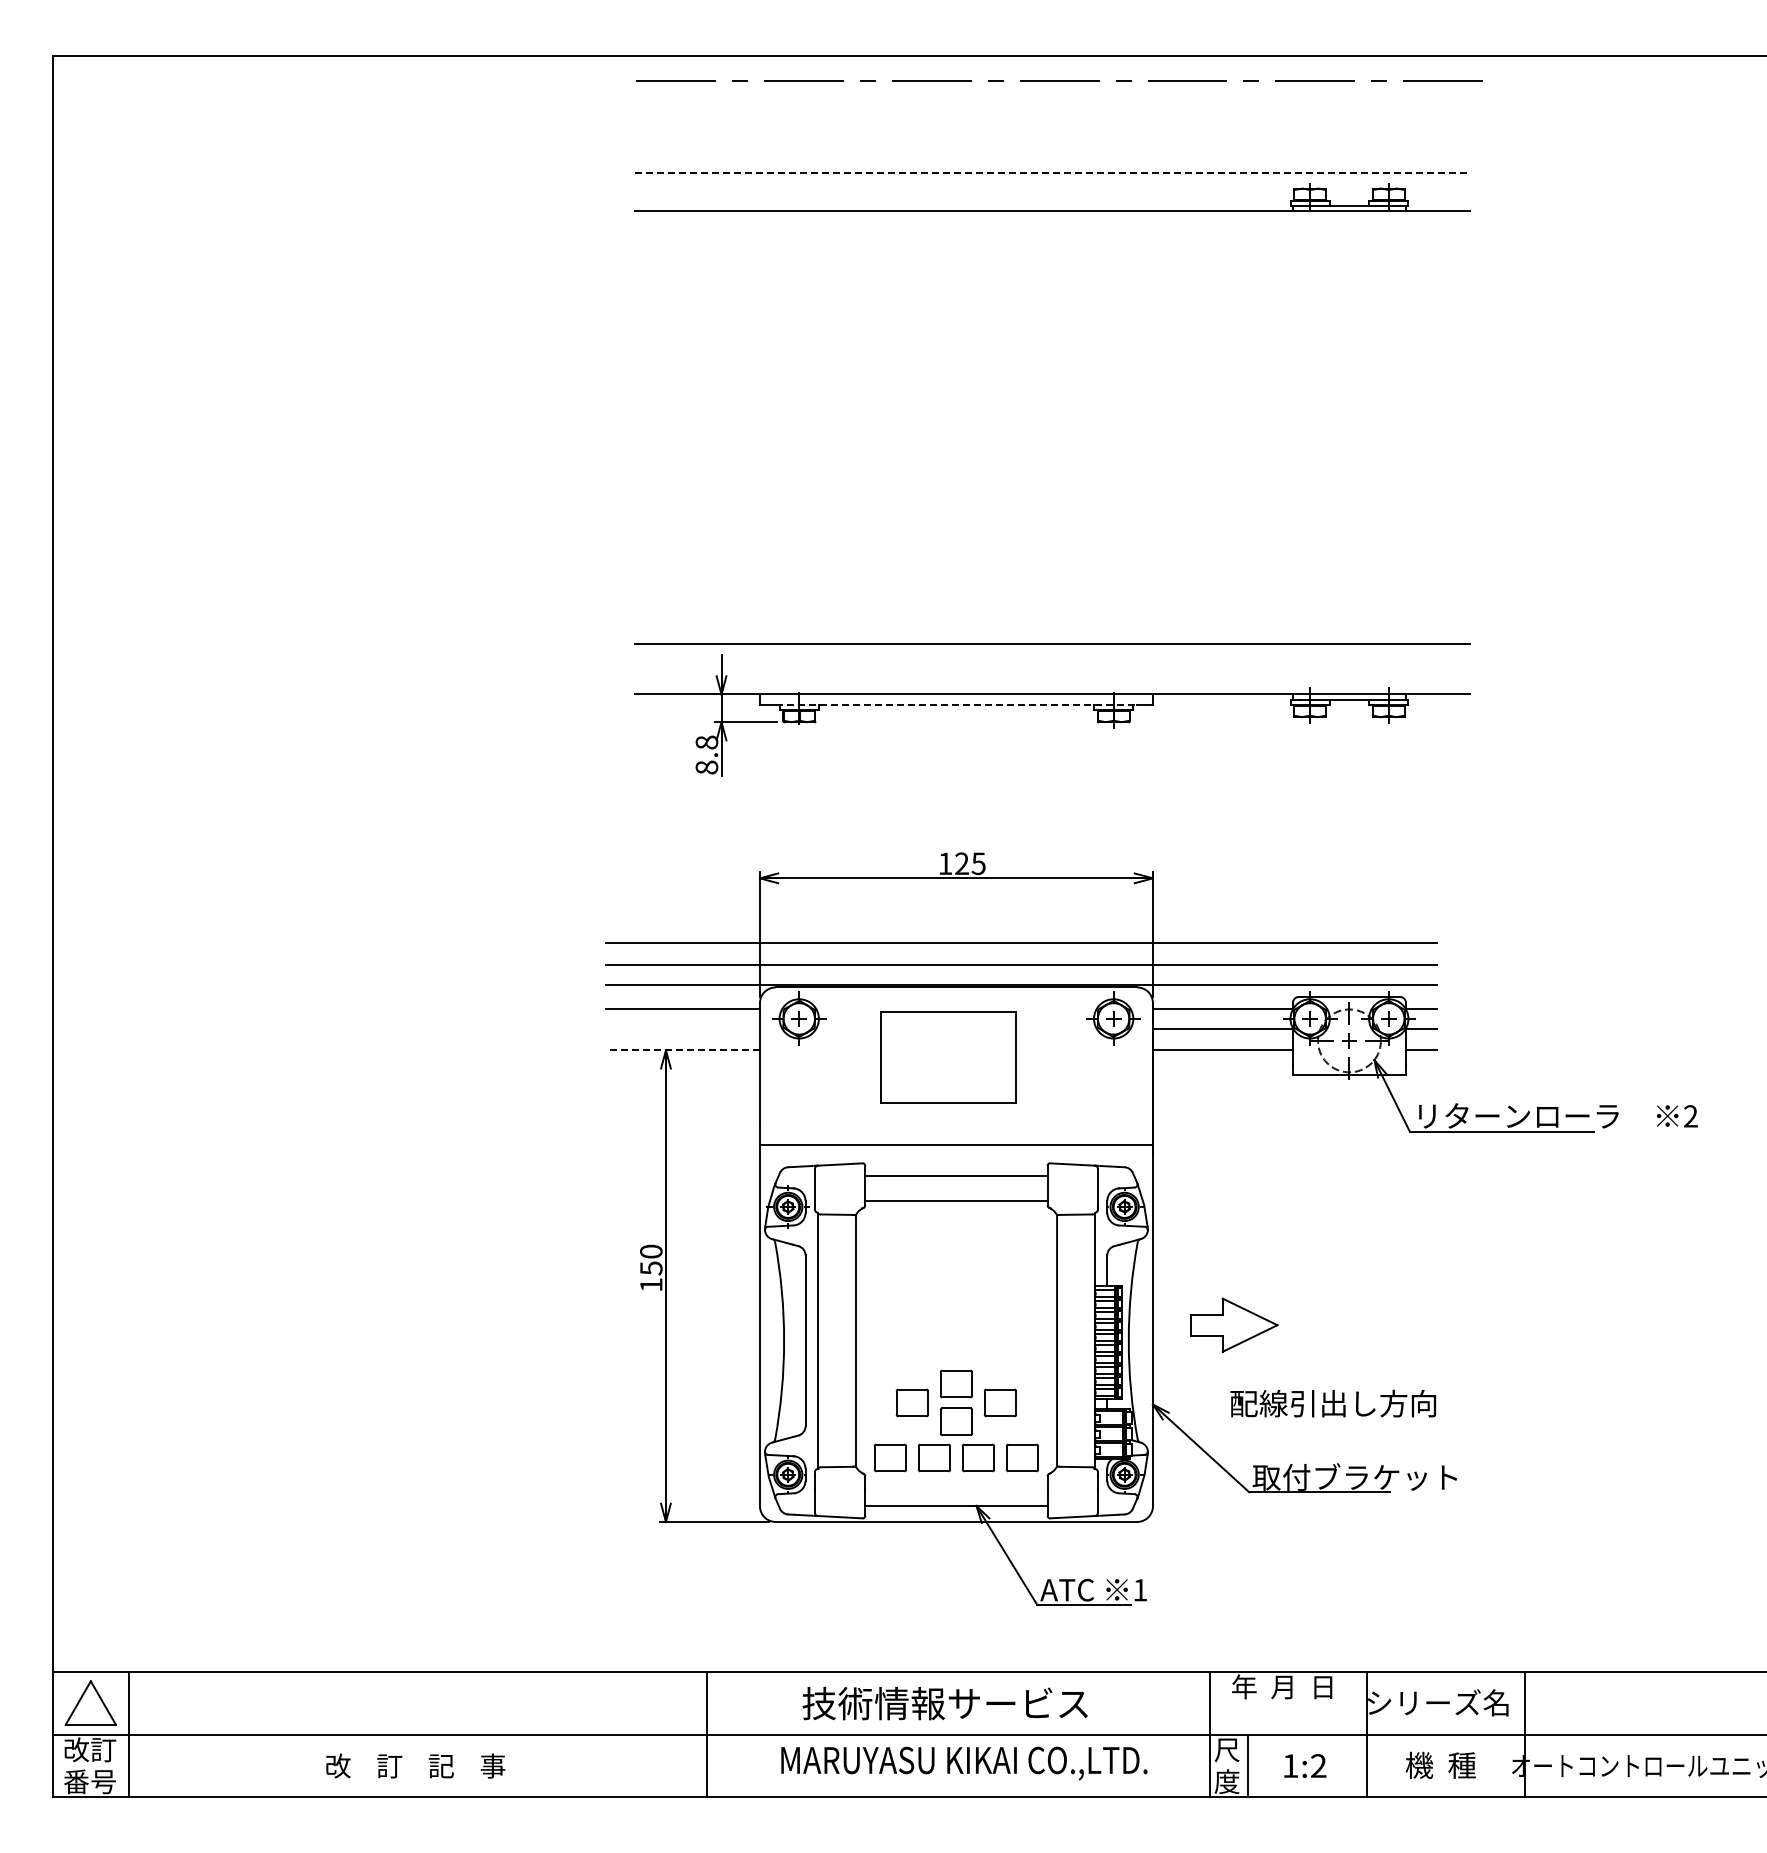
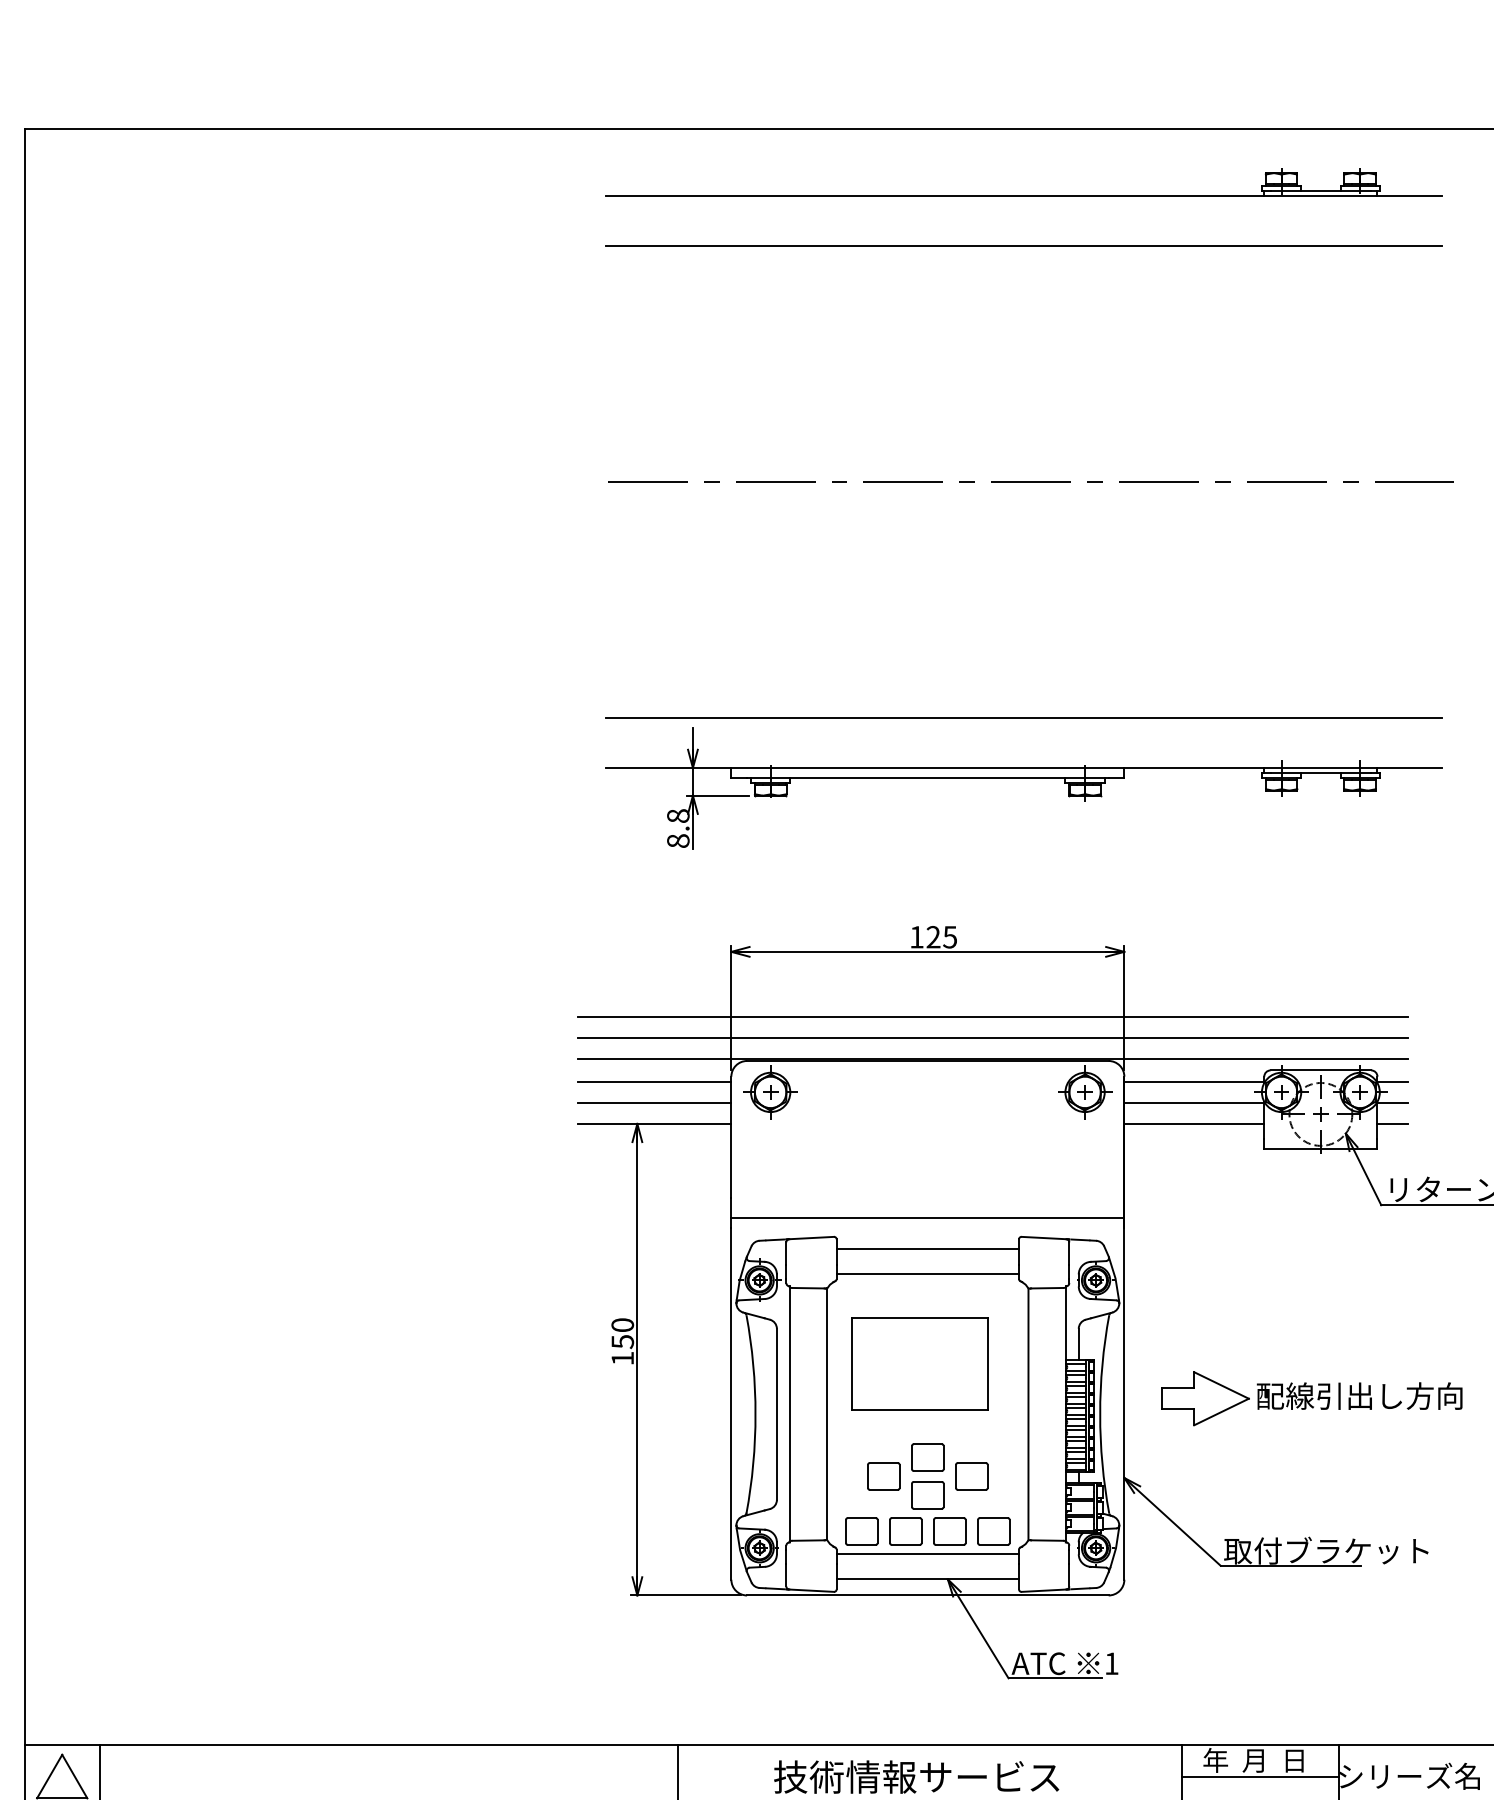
line: (1059, 80) -> (1030, 481), moved
line: (1052, 172) -> (1023, 246), dashed -> solid
part: (1052, 210) -> (1023, 195), moved
line: (956, 704) -> (927, 778), dashed -> solid
line: (682, 1029) -> (653, 1103), added
line: (683, 1050) -> (654, 1124), dashed -> solid
part: (948, 1057) -> (919, 1364), moved
text: (1333, 1403) -> (1359, 1396), moved
line: (956, 1480) -> (927, 1554), added
line: (1288, 1703) -> (1259, 1777), added

